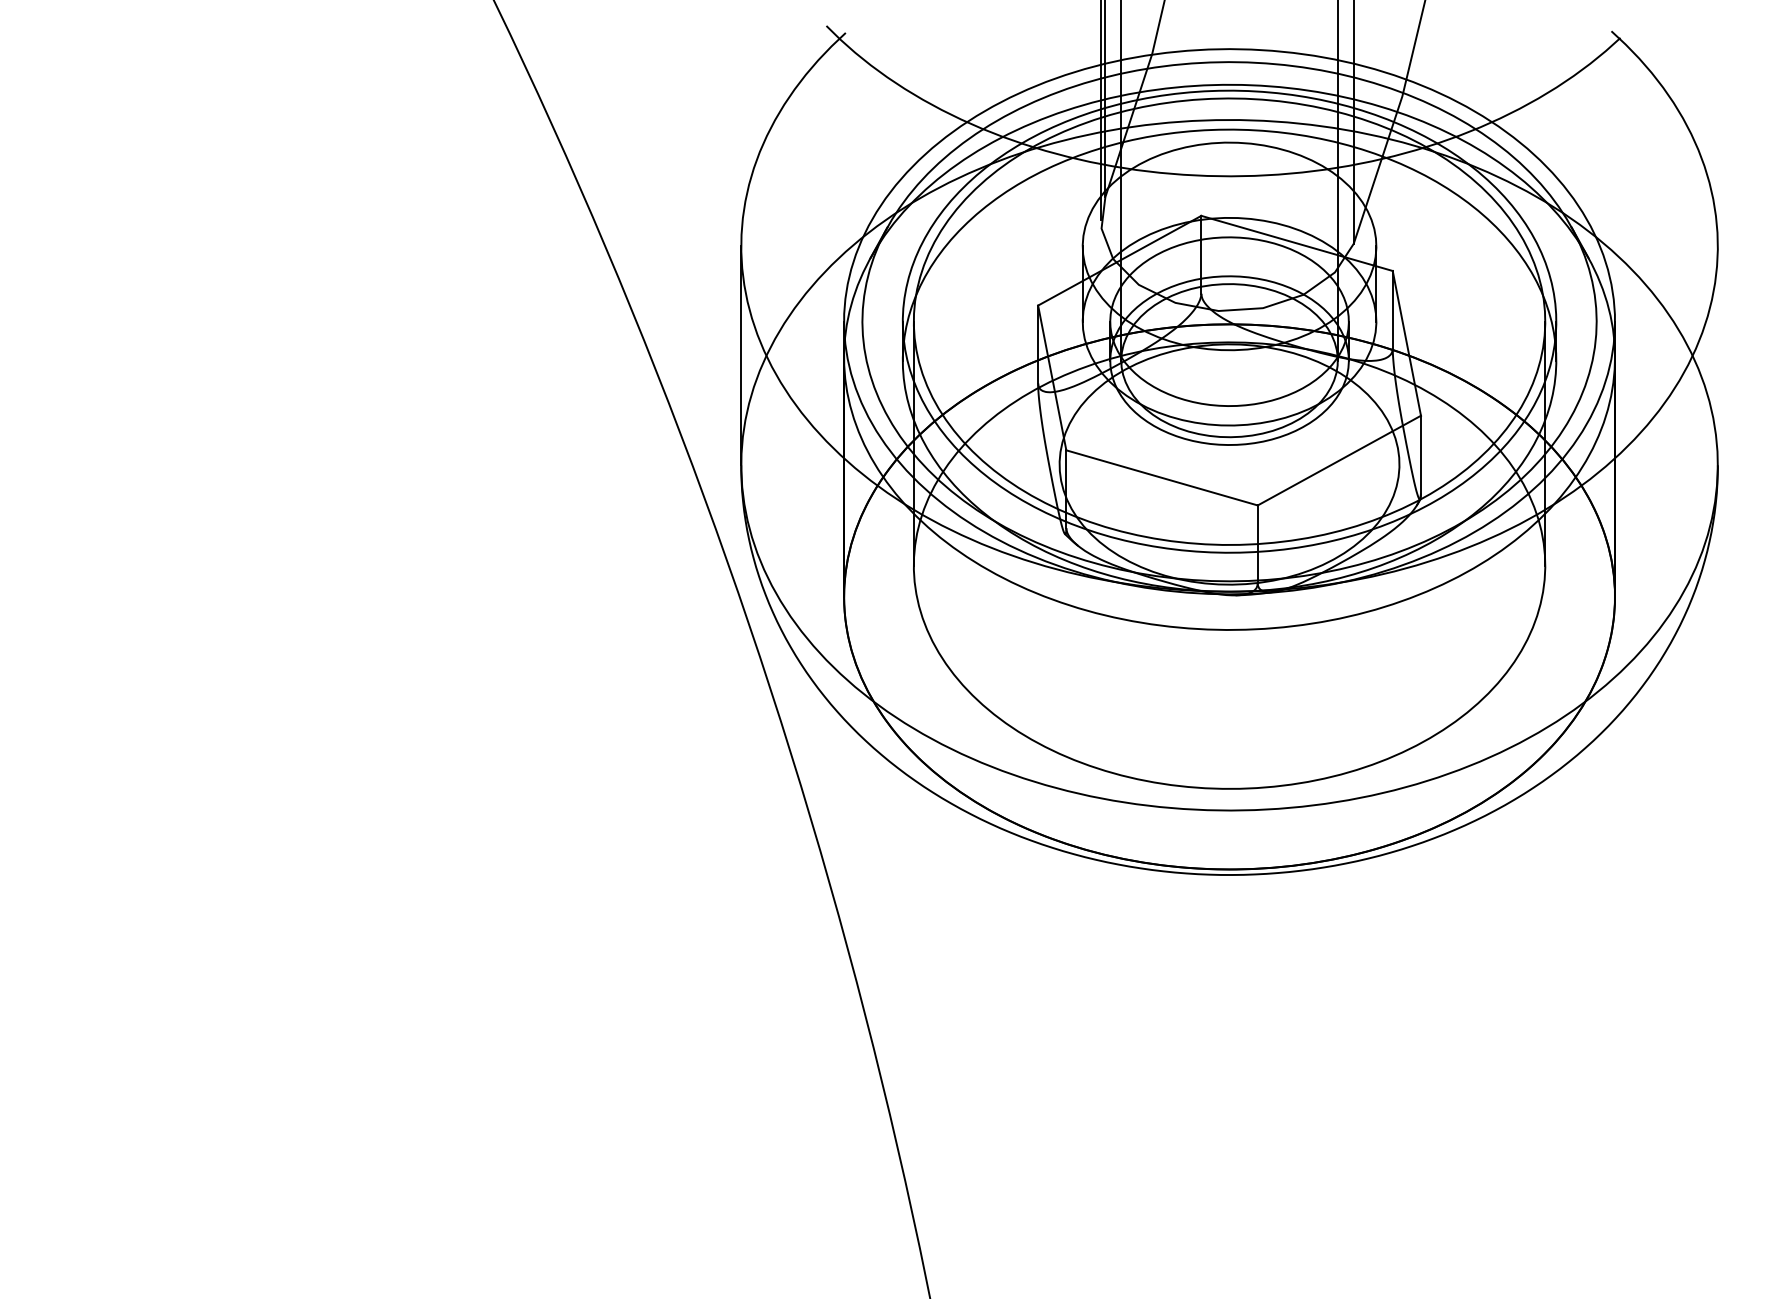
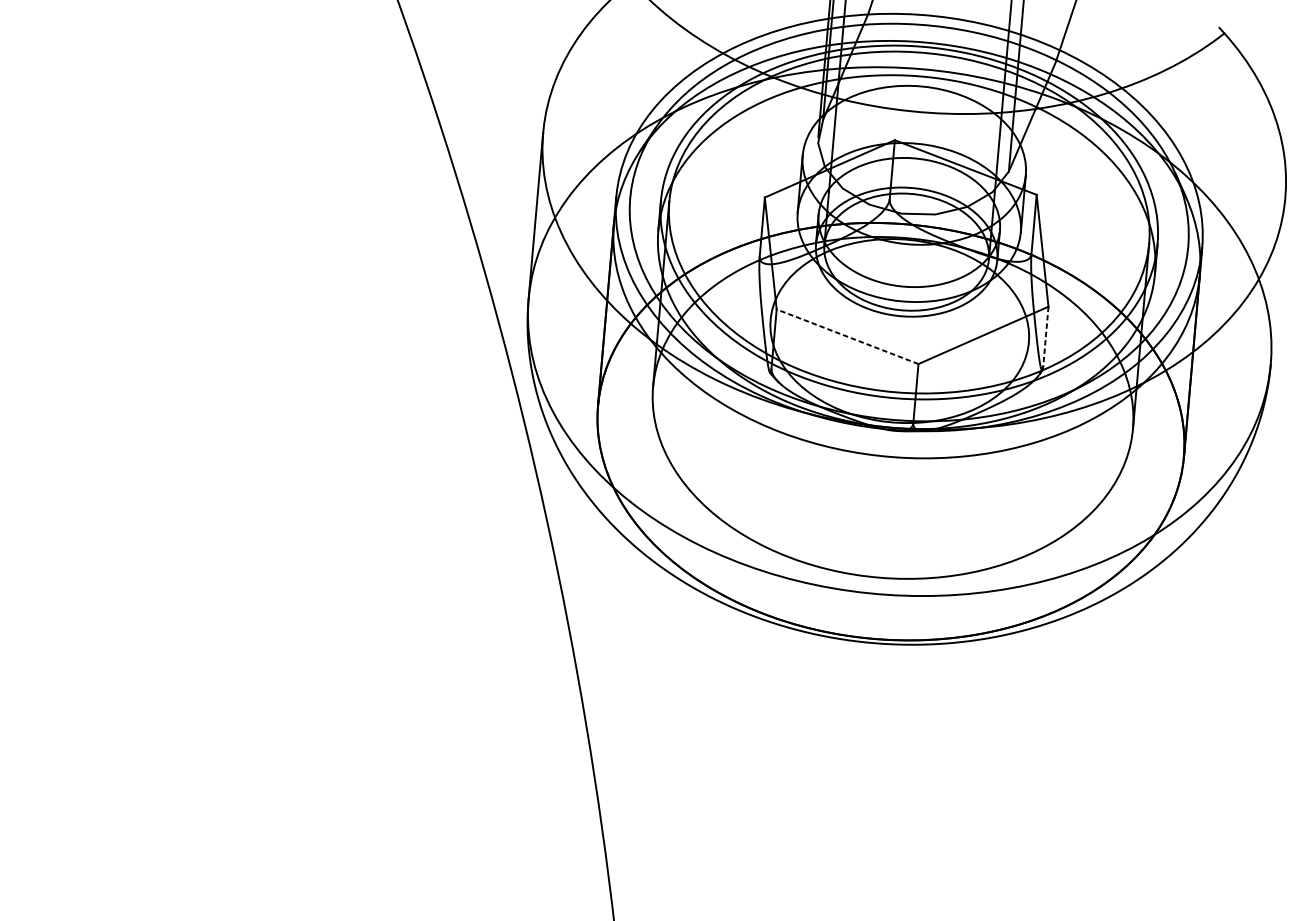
line: (1420, 454) -> (1045, 336), solid -> dashed
line: (1162, 477) -> (847, 336), solid -> dashed

